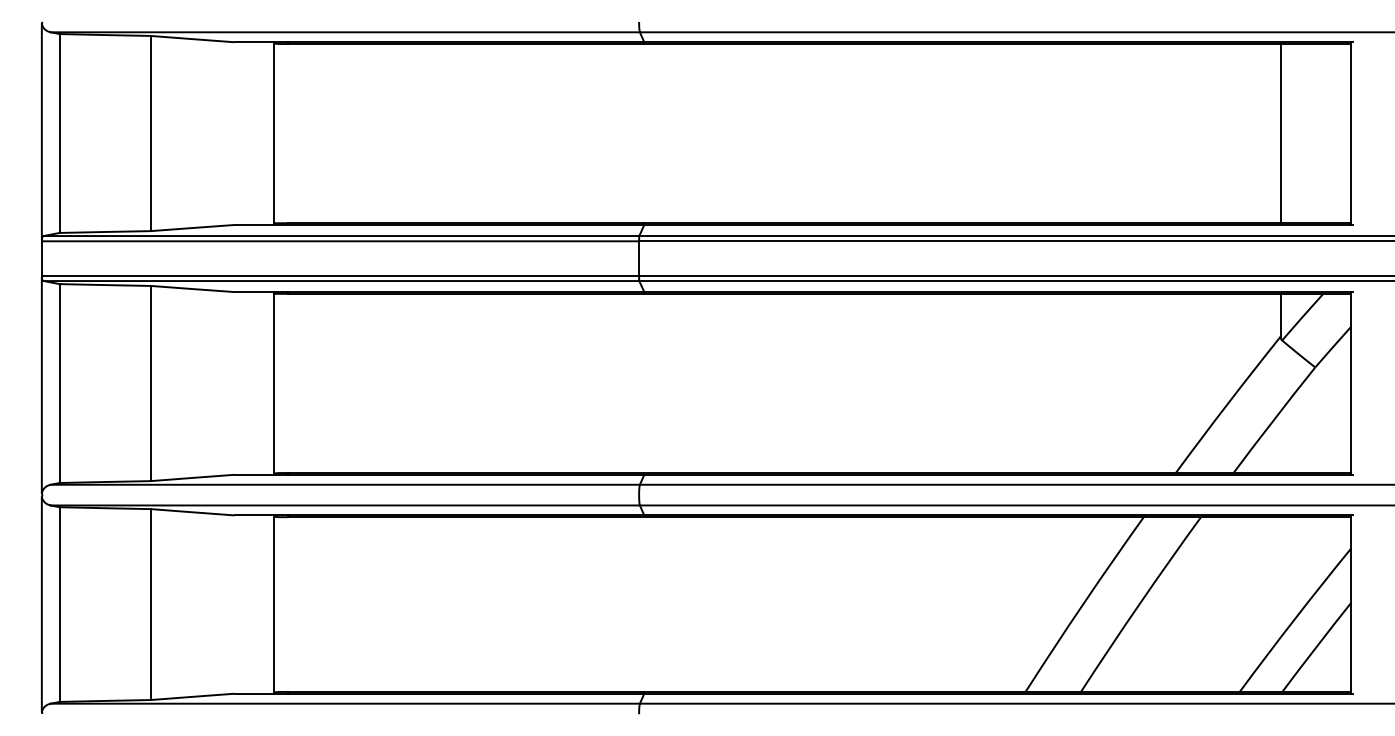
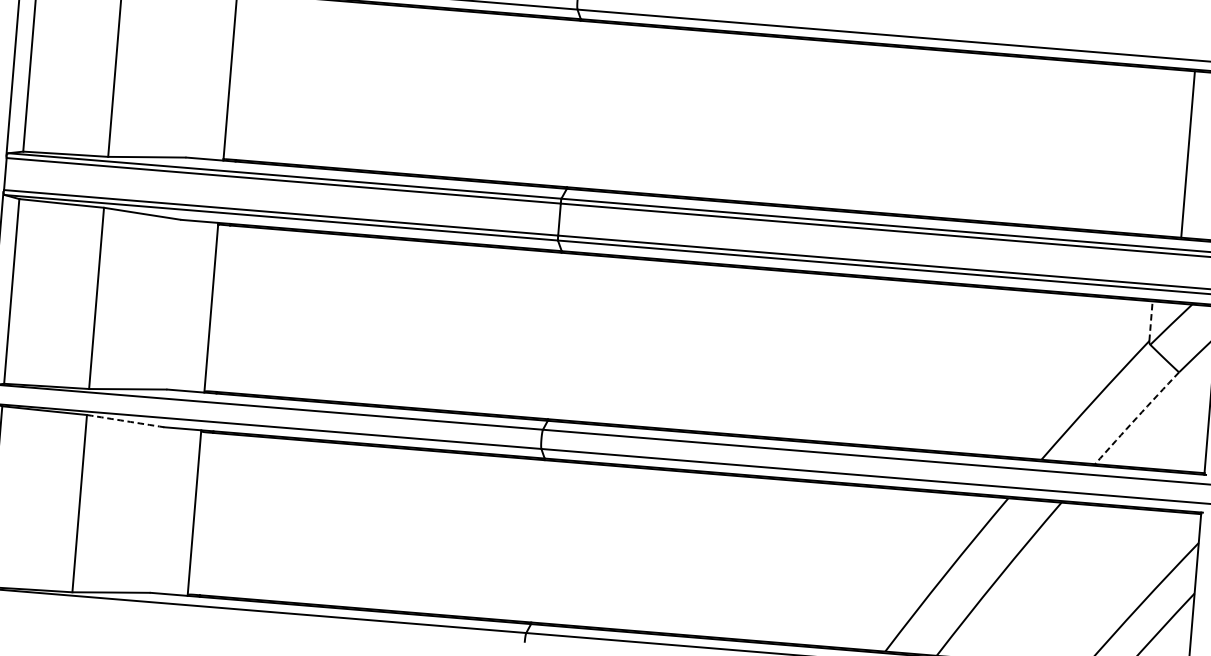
line: (1280, 133) -> (1187, 154), moved
line: (1280, 314) -> (1150, 320), solid -> dashed
arc: (1273, 419) -> (1136, 417), solid -> dashed
arc: (192, 512) -> (125, 421), solid -> dashed

